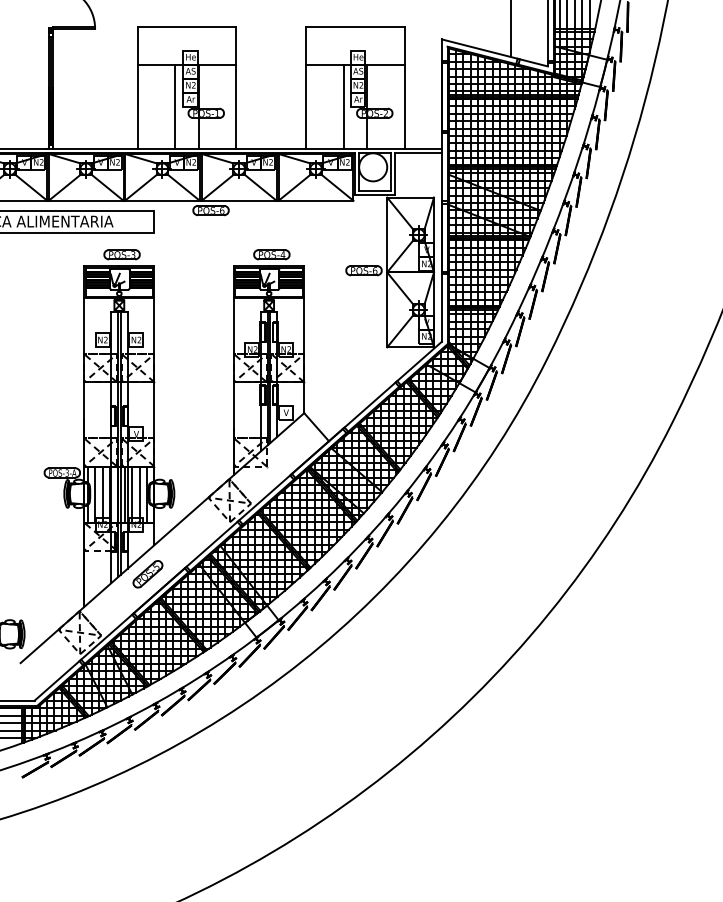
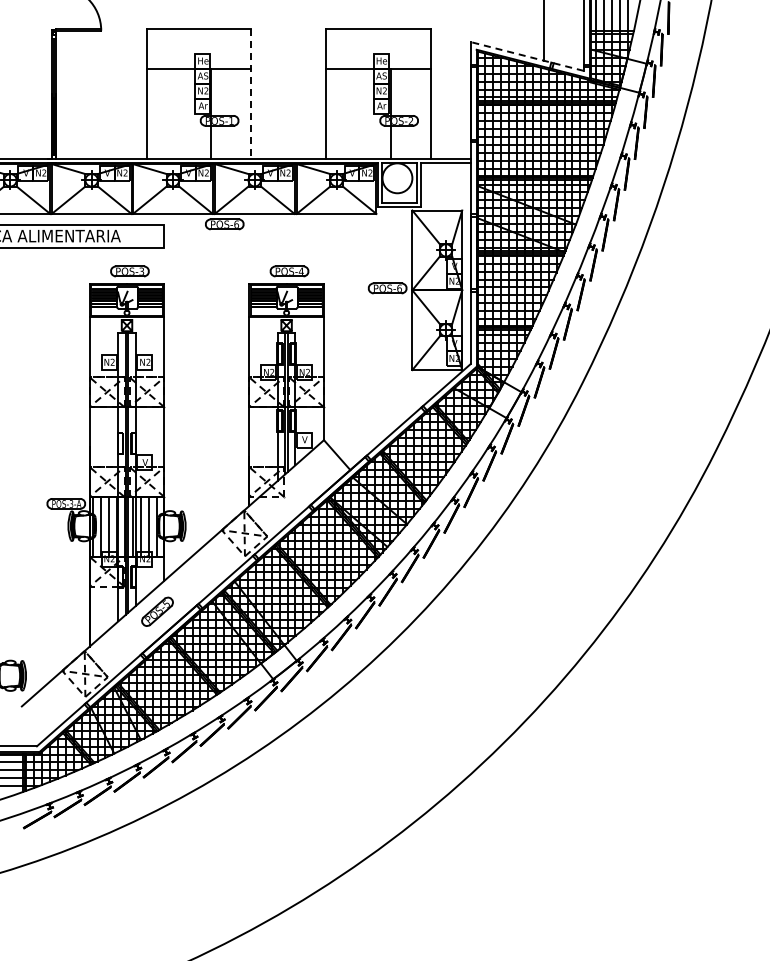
line: (494, 52) -> (526, 56), solid -> dashed
line: (236, 87) -> (251, 93), solid -> dashed
line: (175, 106) -> (186, 113), removed
line: (343, 106) -> (365, 113), removed

